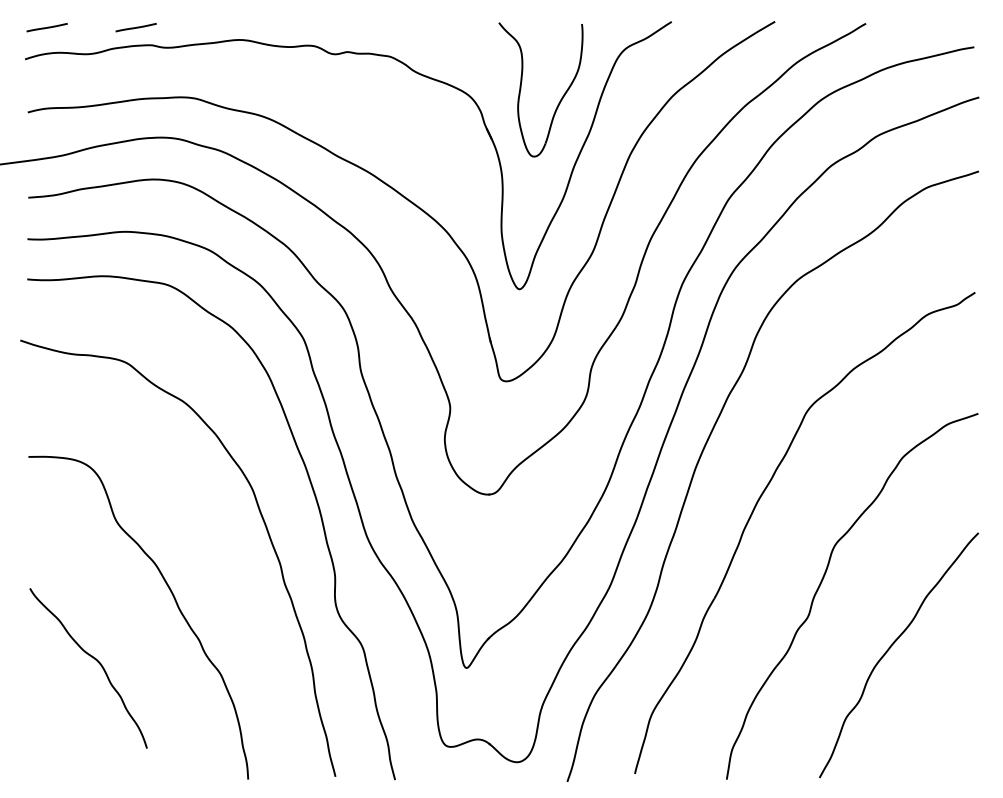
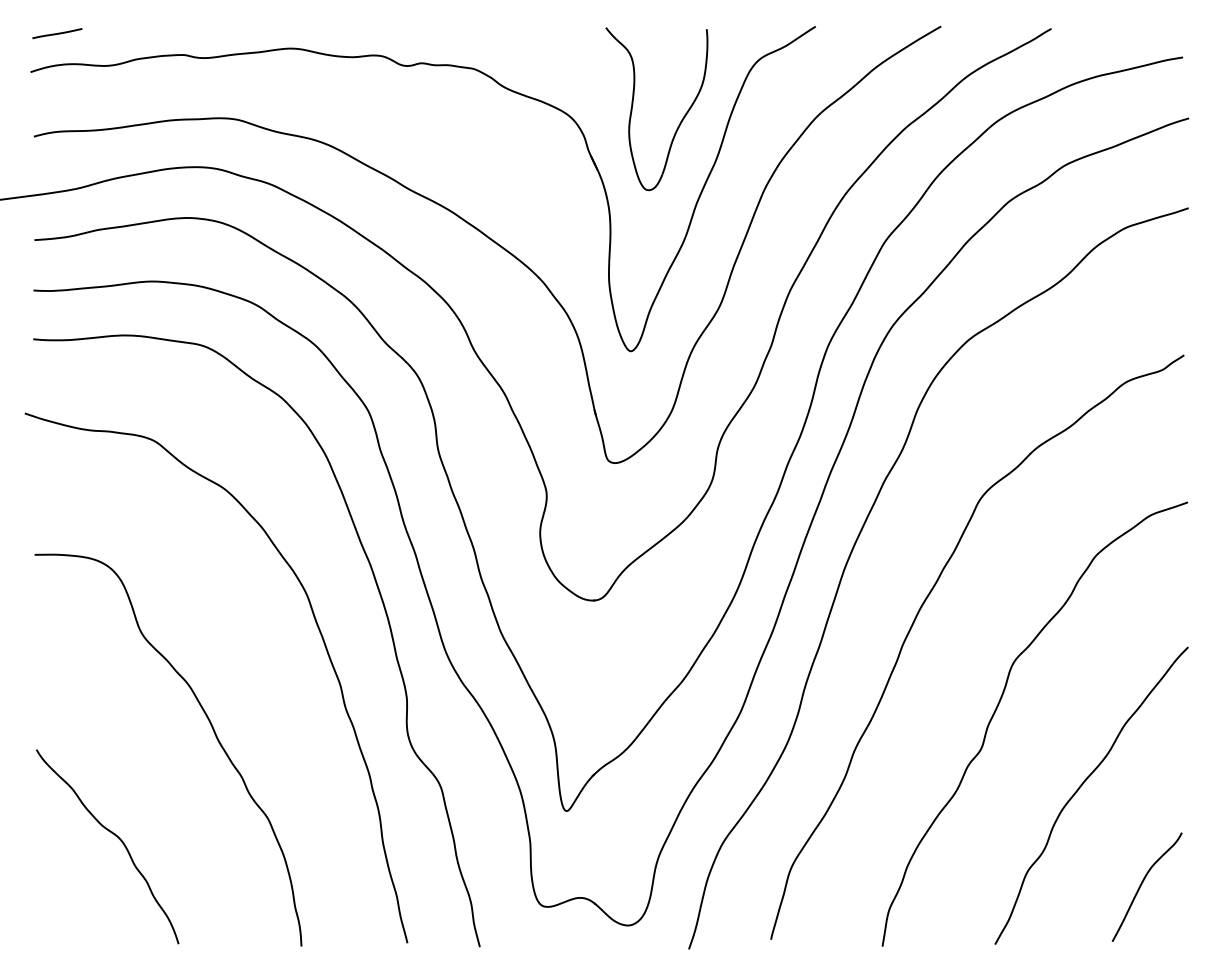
line: (135, 27) -> (164, 33), removed
curve: (95, 660) -> (116, 837), moved
curve: (940, 729) -> (1141, 885), added

